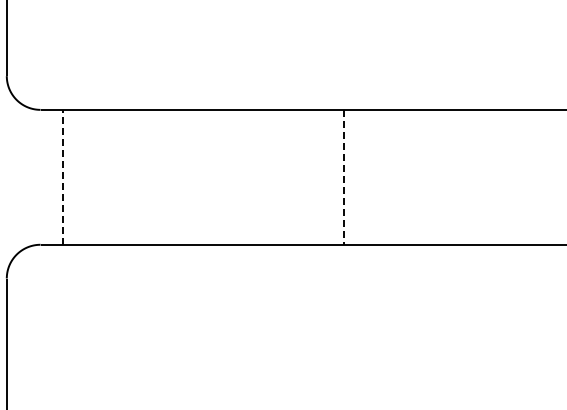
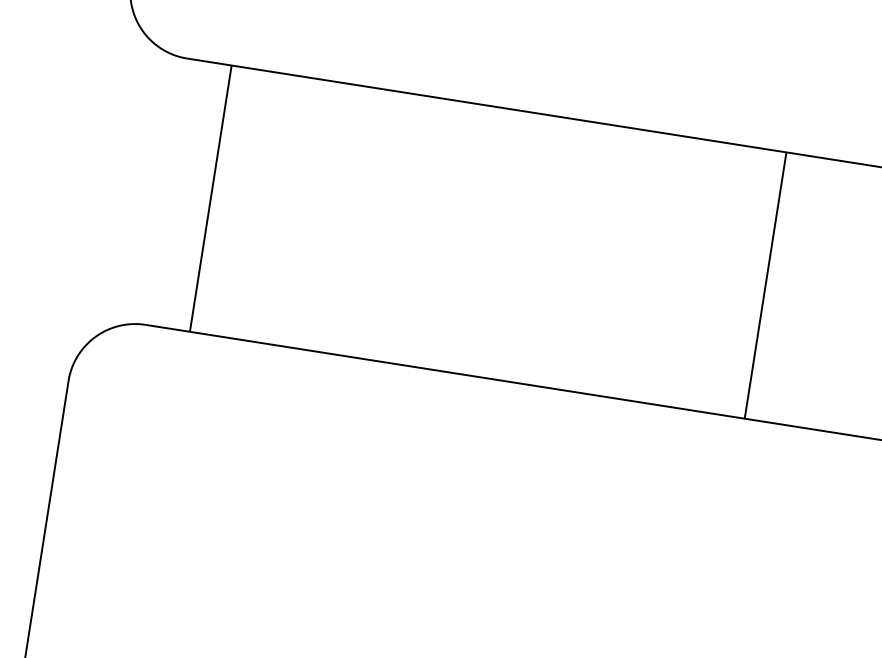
line: (63, 176) -> (211, 197), dashed -> solid
line: (344, 177) -> (766, 286), dashed -> solid

